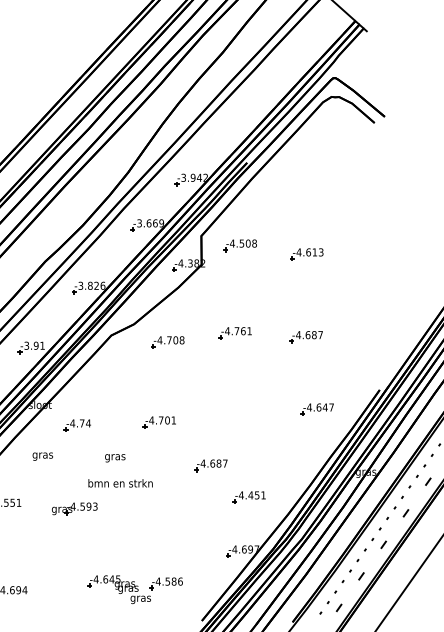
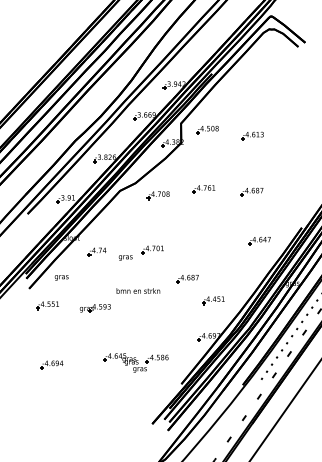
text: (42, 456) -> (61, 277), moved
text: (114, 457) -> (125, 257), moved
text: (120, 482) -> (138, 290), moved

